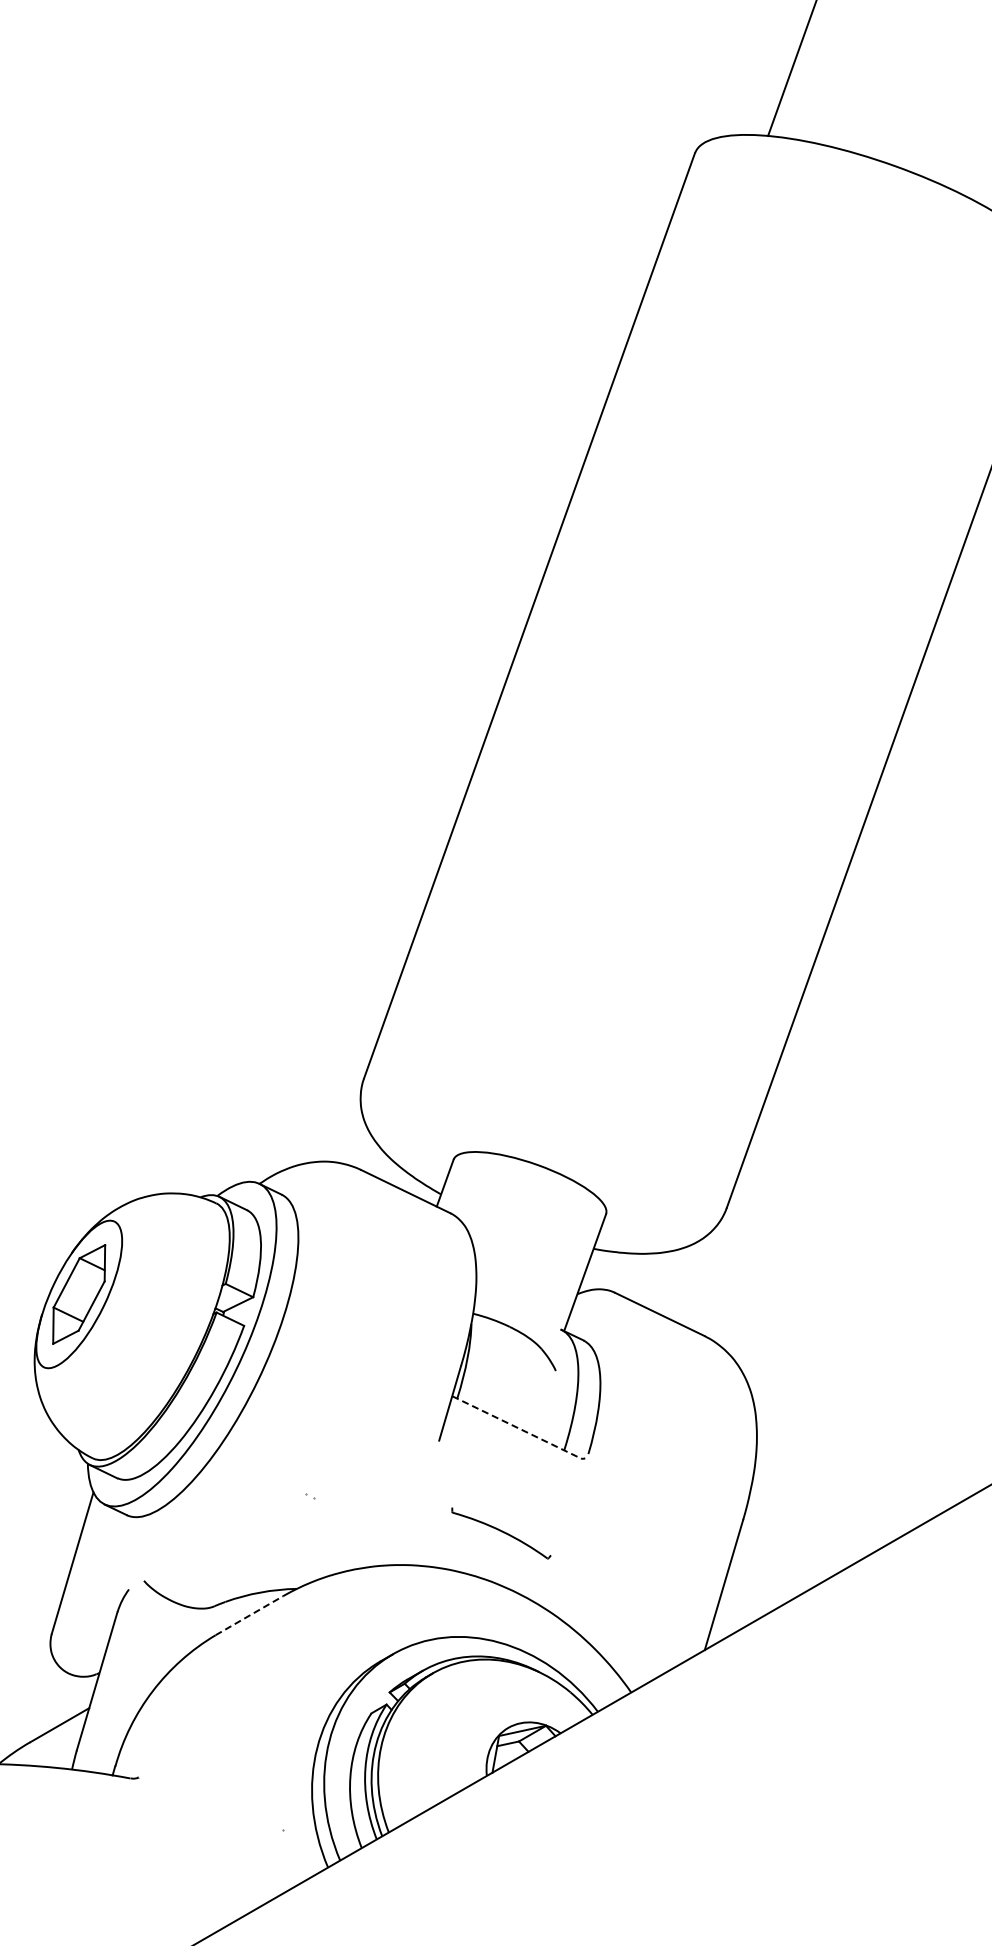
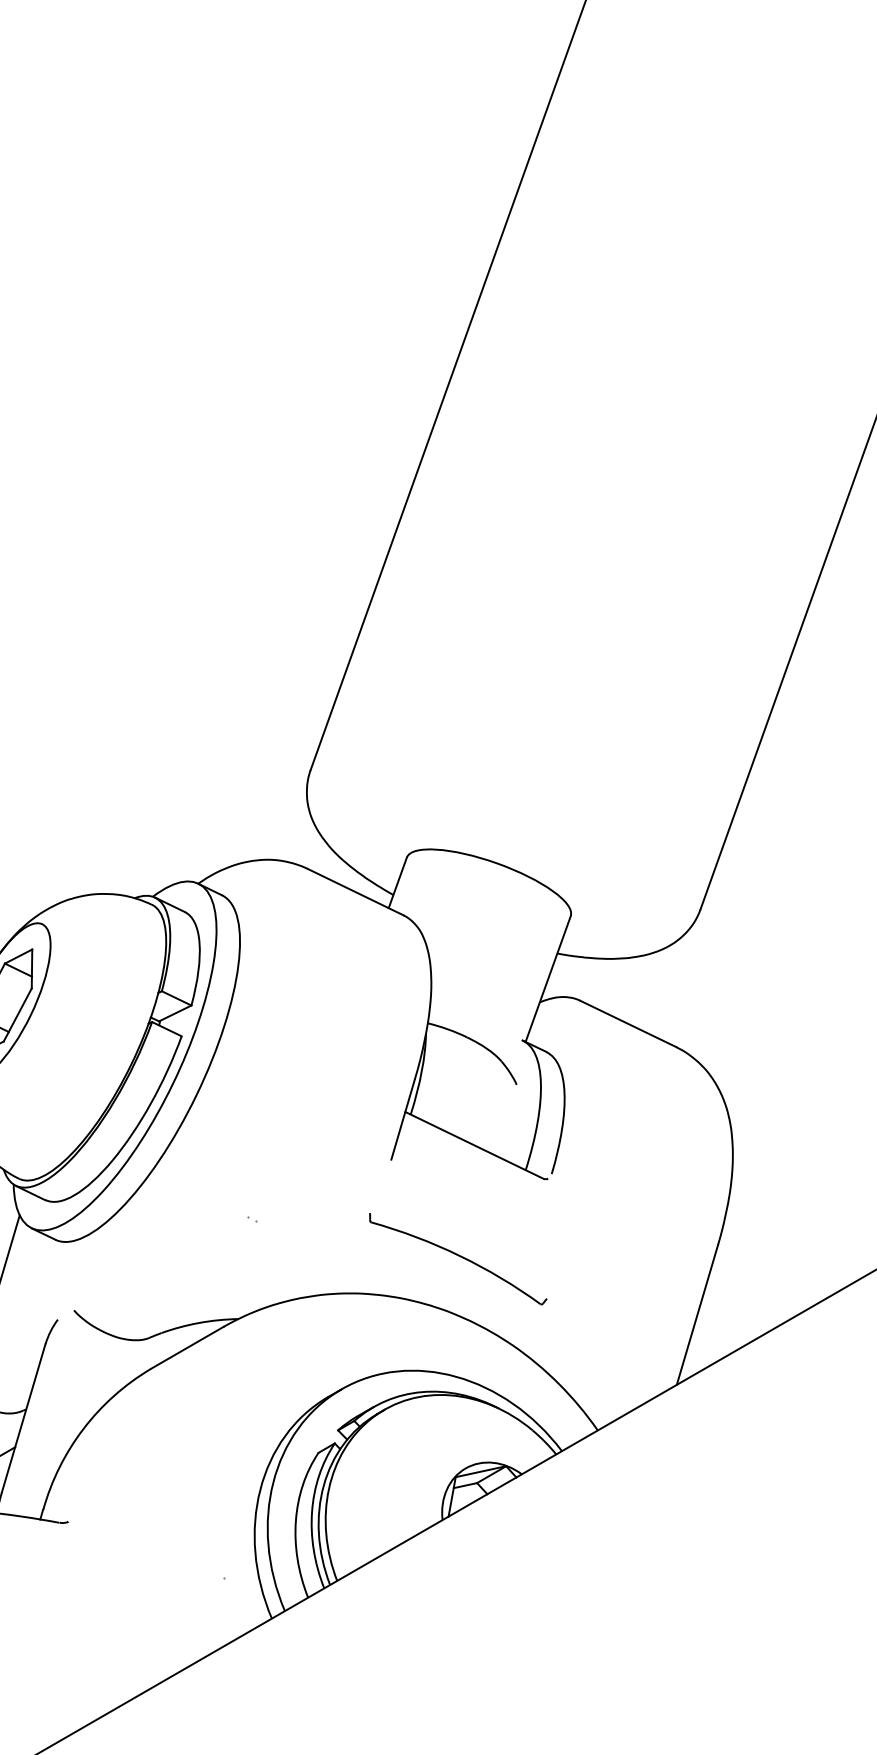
line: (517, 1427) -> (475, 1145), dashed -> solid
part: (501, 1533) -> (458, 1259), size x1.67
line: (249, 1615) -> (187, 1347), dashed -> solid

